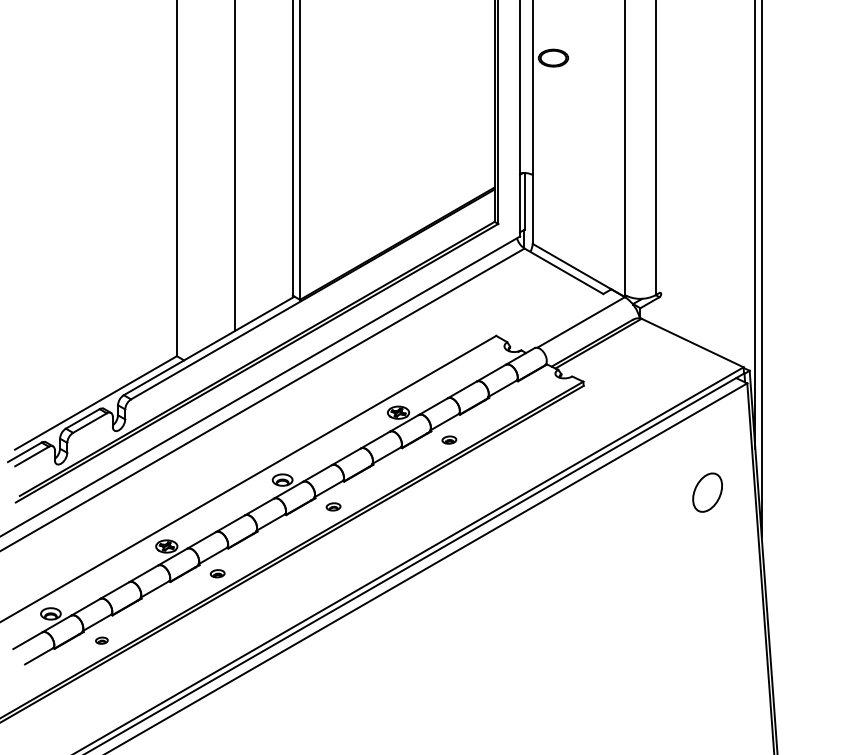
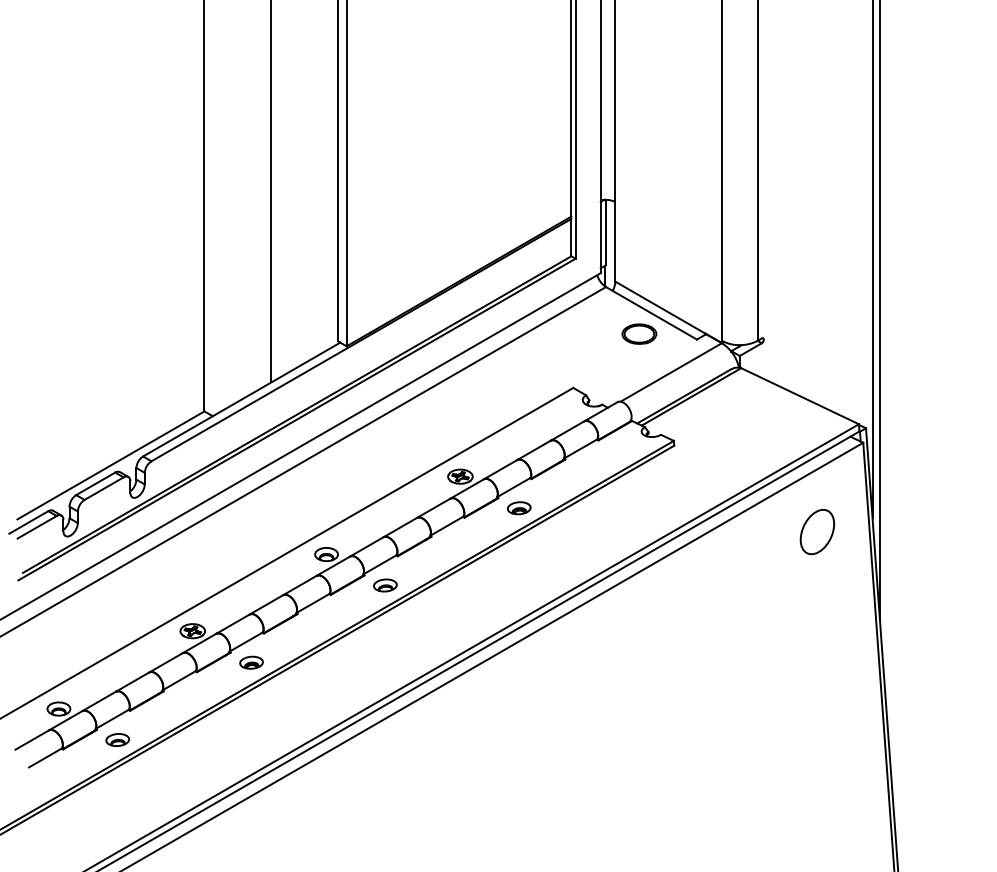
part: (553, 57) -> (639, 333), moved
part: (448, 440) -> (518, 508), size x1.43
part: (707, 493) -> (817, 532), moved
part: (333, 506) -> (385, 585), size x1.43
part: (217, 573) -> (251, 662), size x1.43
part: (101, 640) -> (117, 739), size x1.67

